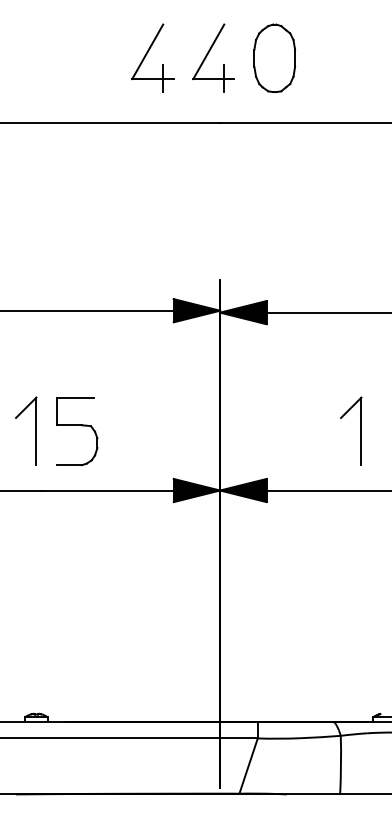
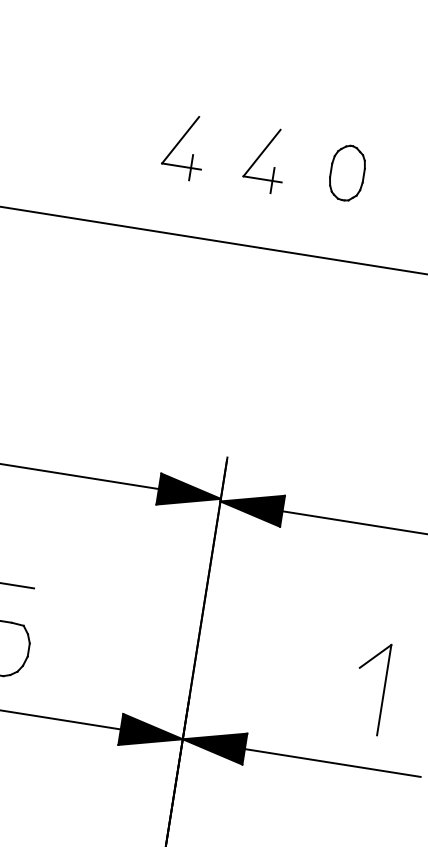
part: (152, 57) -> (184, 146), size x0.7
part: (213, 57) -> (265, 158), size x0.7
part: (274, 58) -> (346, 173), size x0.6

